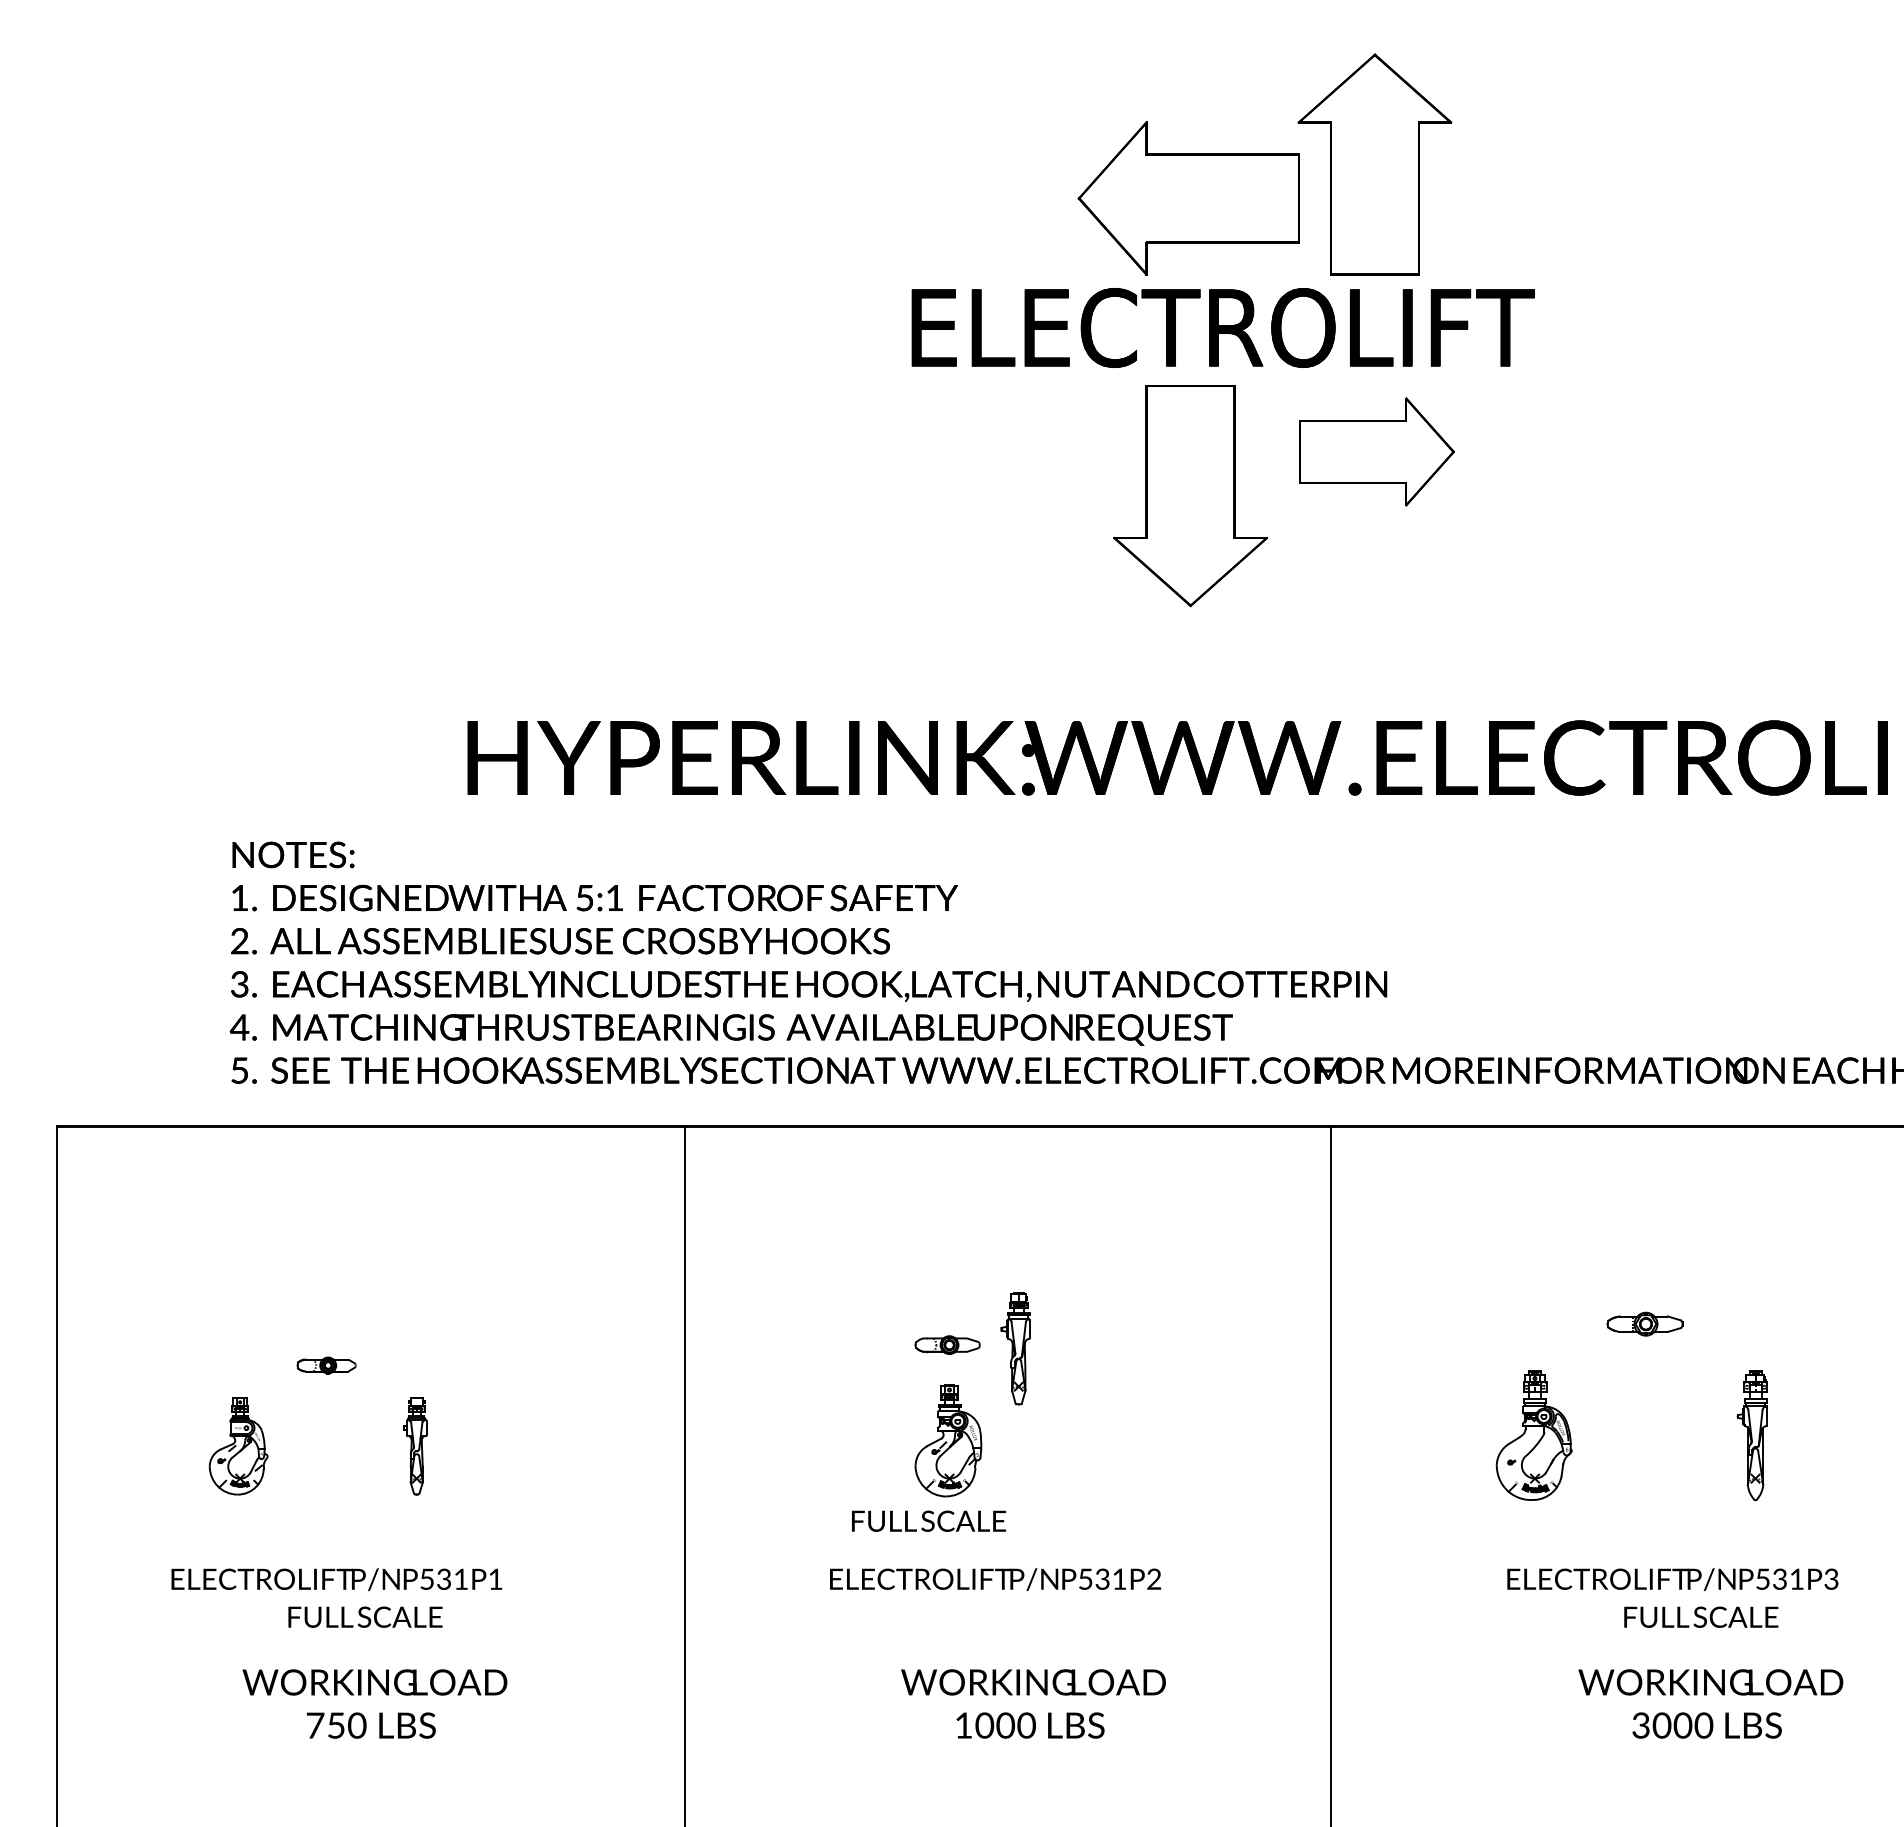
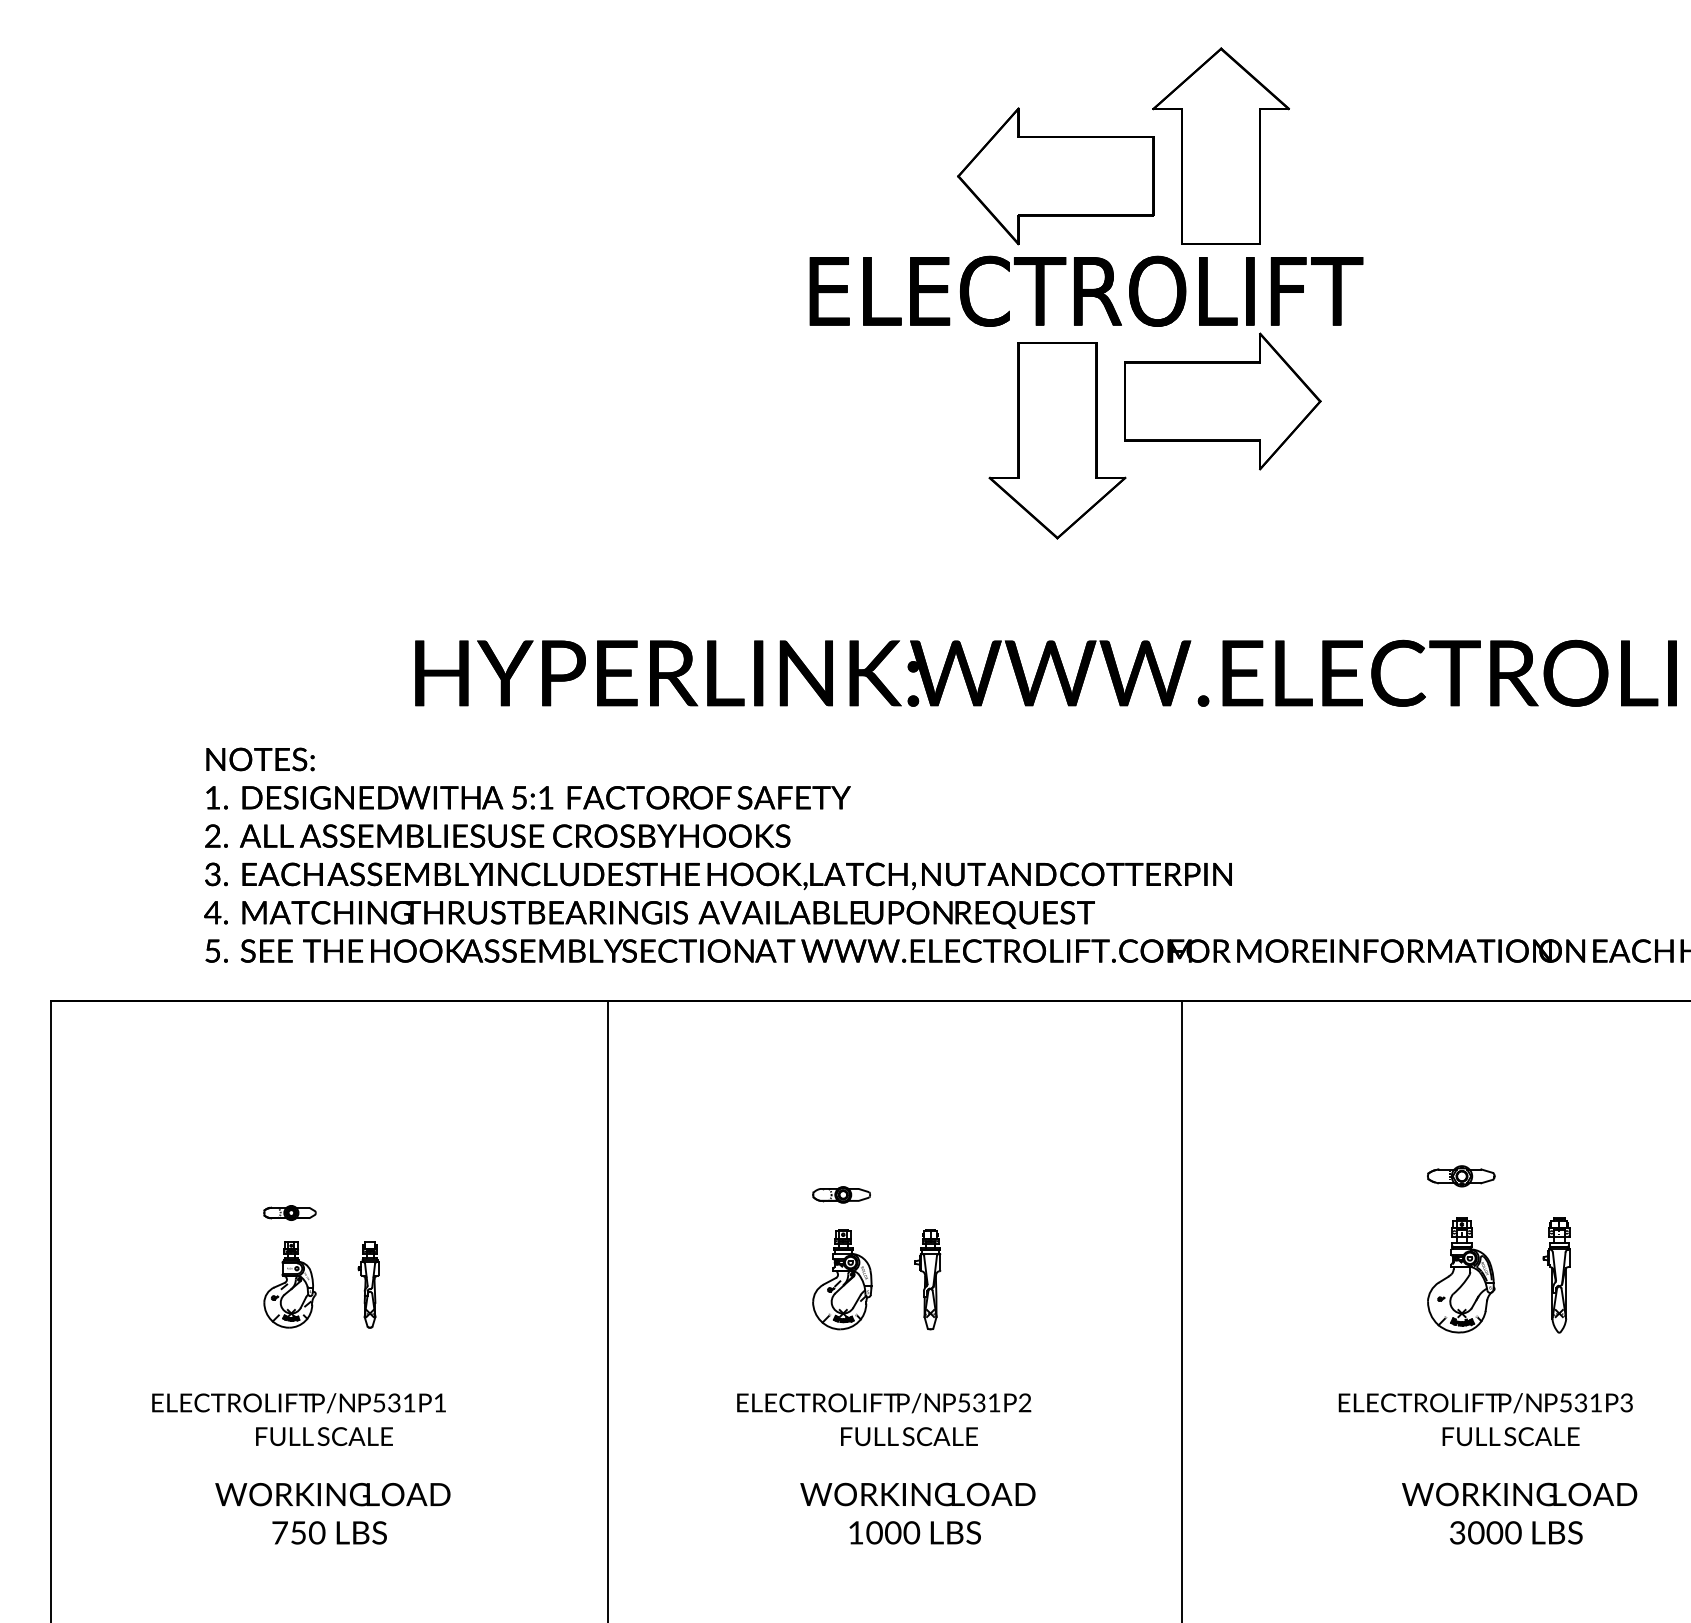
part: (1376, 451) -> (1222, 401), size x1.43
part: (1015, 1348) -> (927, 1279), moved
part: (1533, 1435) -> (1460, 1275), moved
part: (238, 1446) -> (289, 1284), moved
text: (928, 1520) -> (909, 1435), moved

